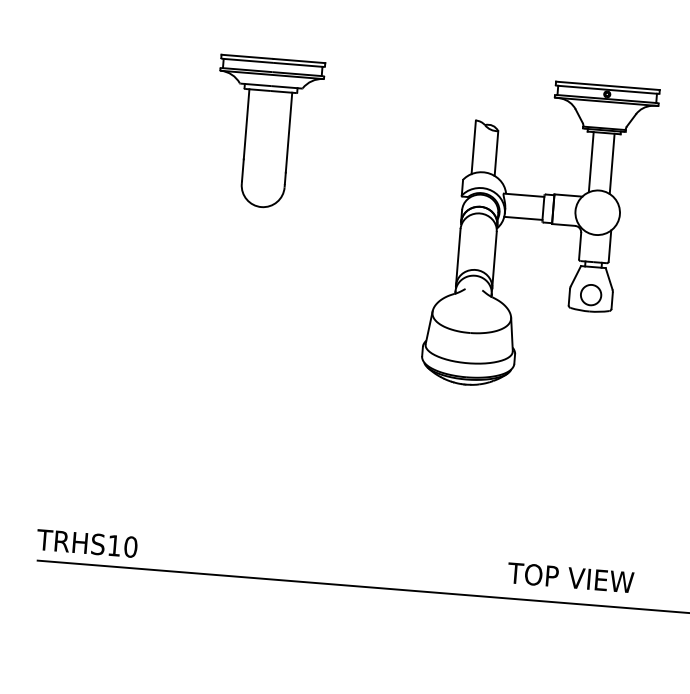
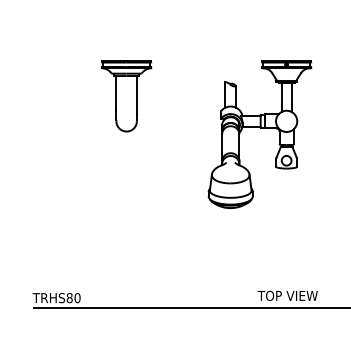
text: (113, 546) -> (69, 298), TRHS10 -> TRHS80

